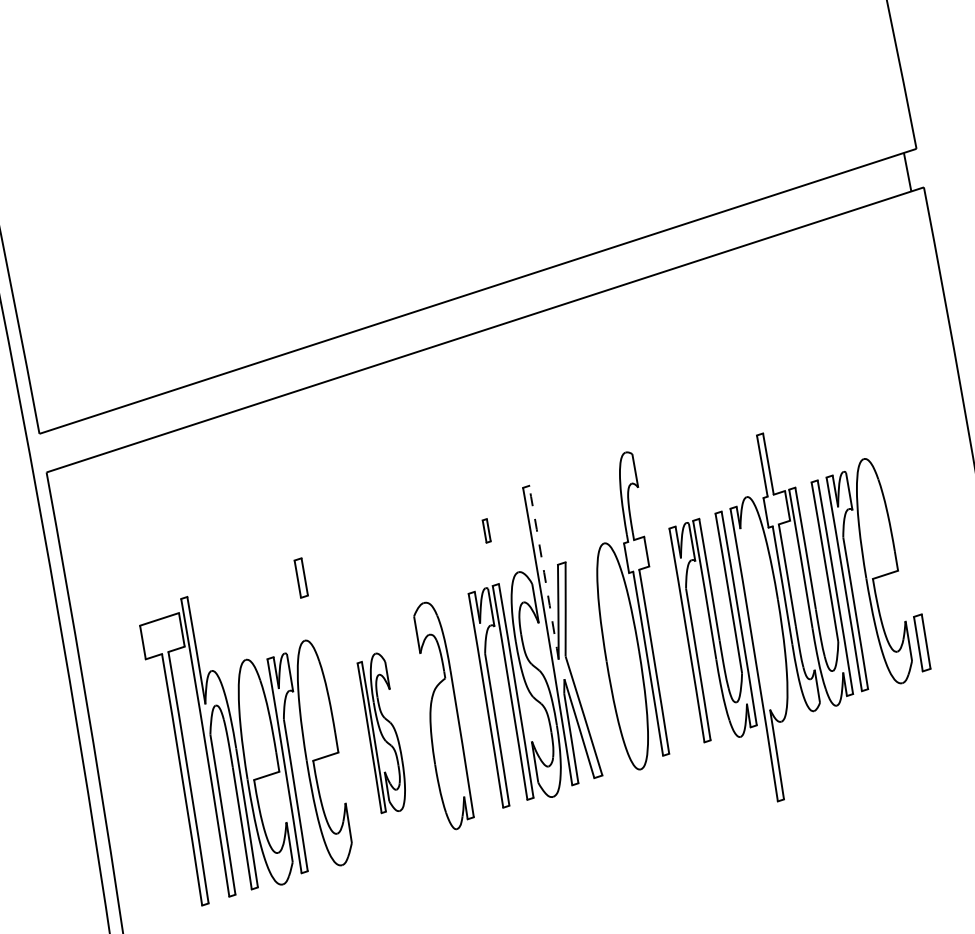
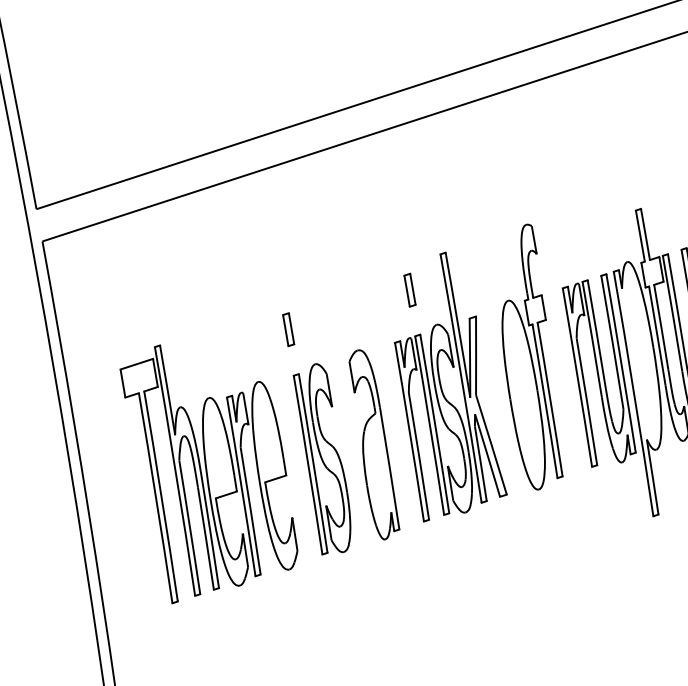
part: (486, 530) -> (409, 289), size x1.67
arc: (544, 572) -> (458, 325), dashed -> solid
part: (300, 577) -> (287, 329), moved
part: (381, 733) -> (322, 459), size x1.43

